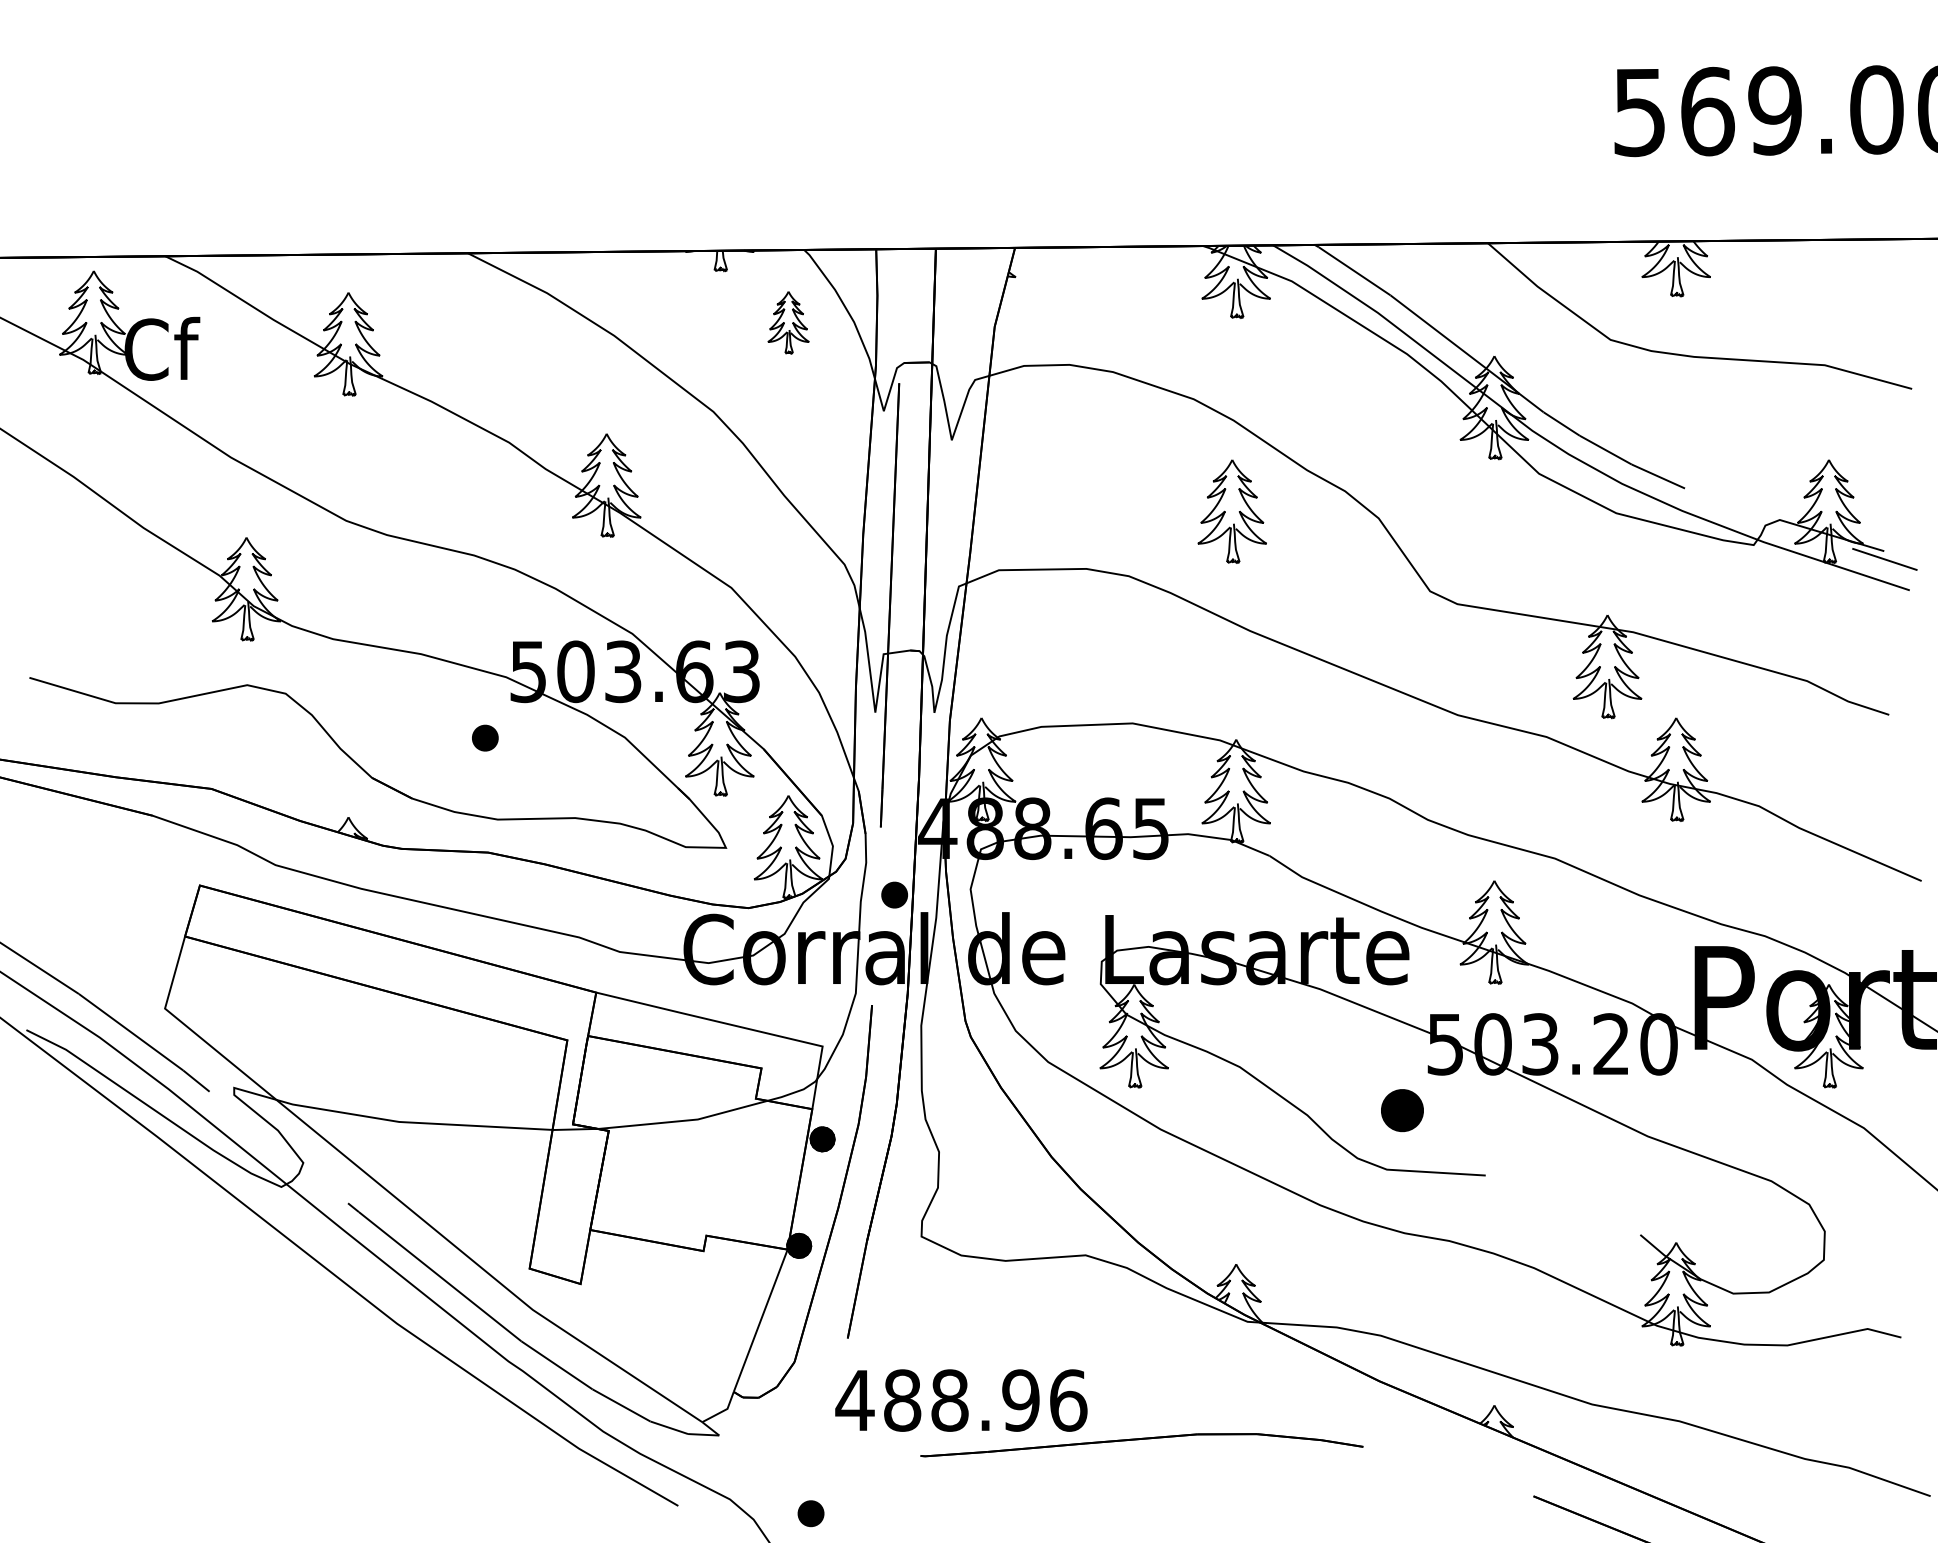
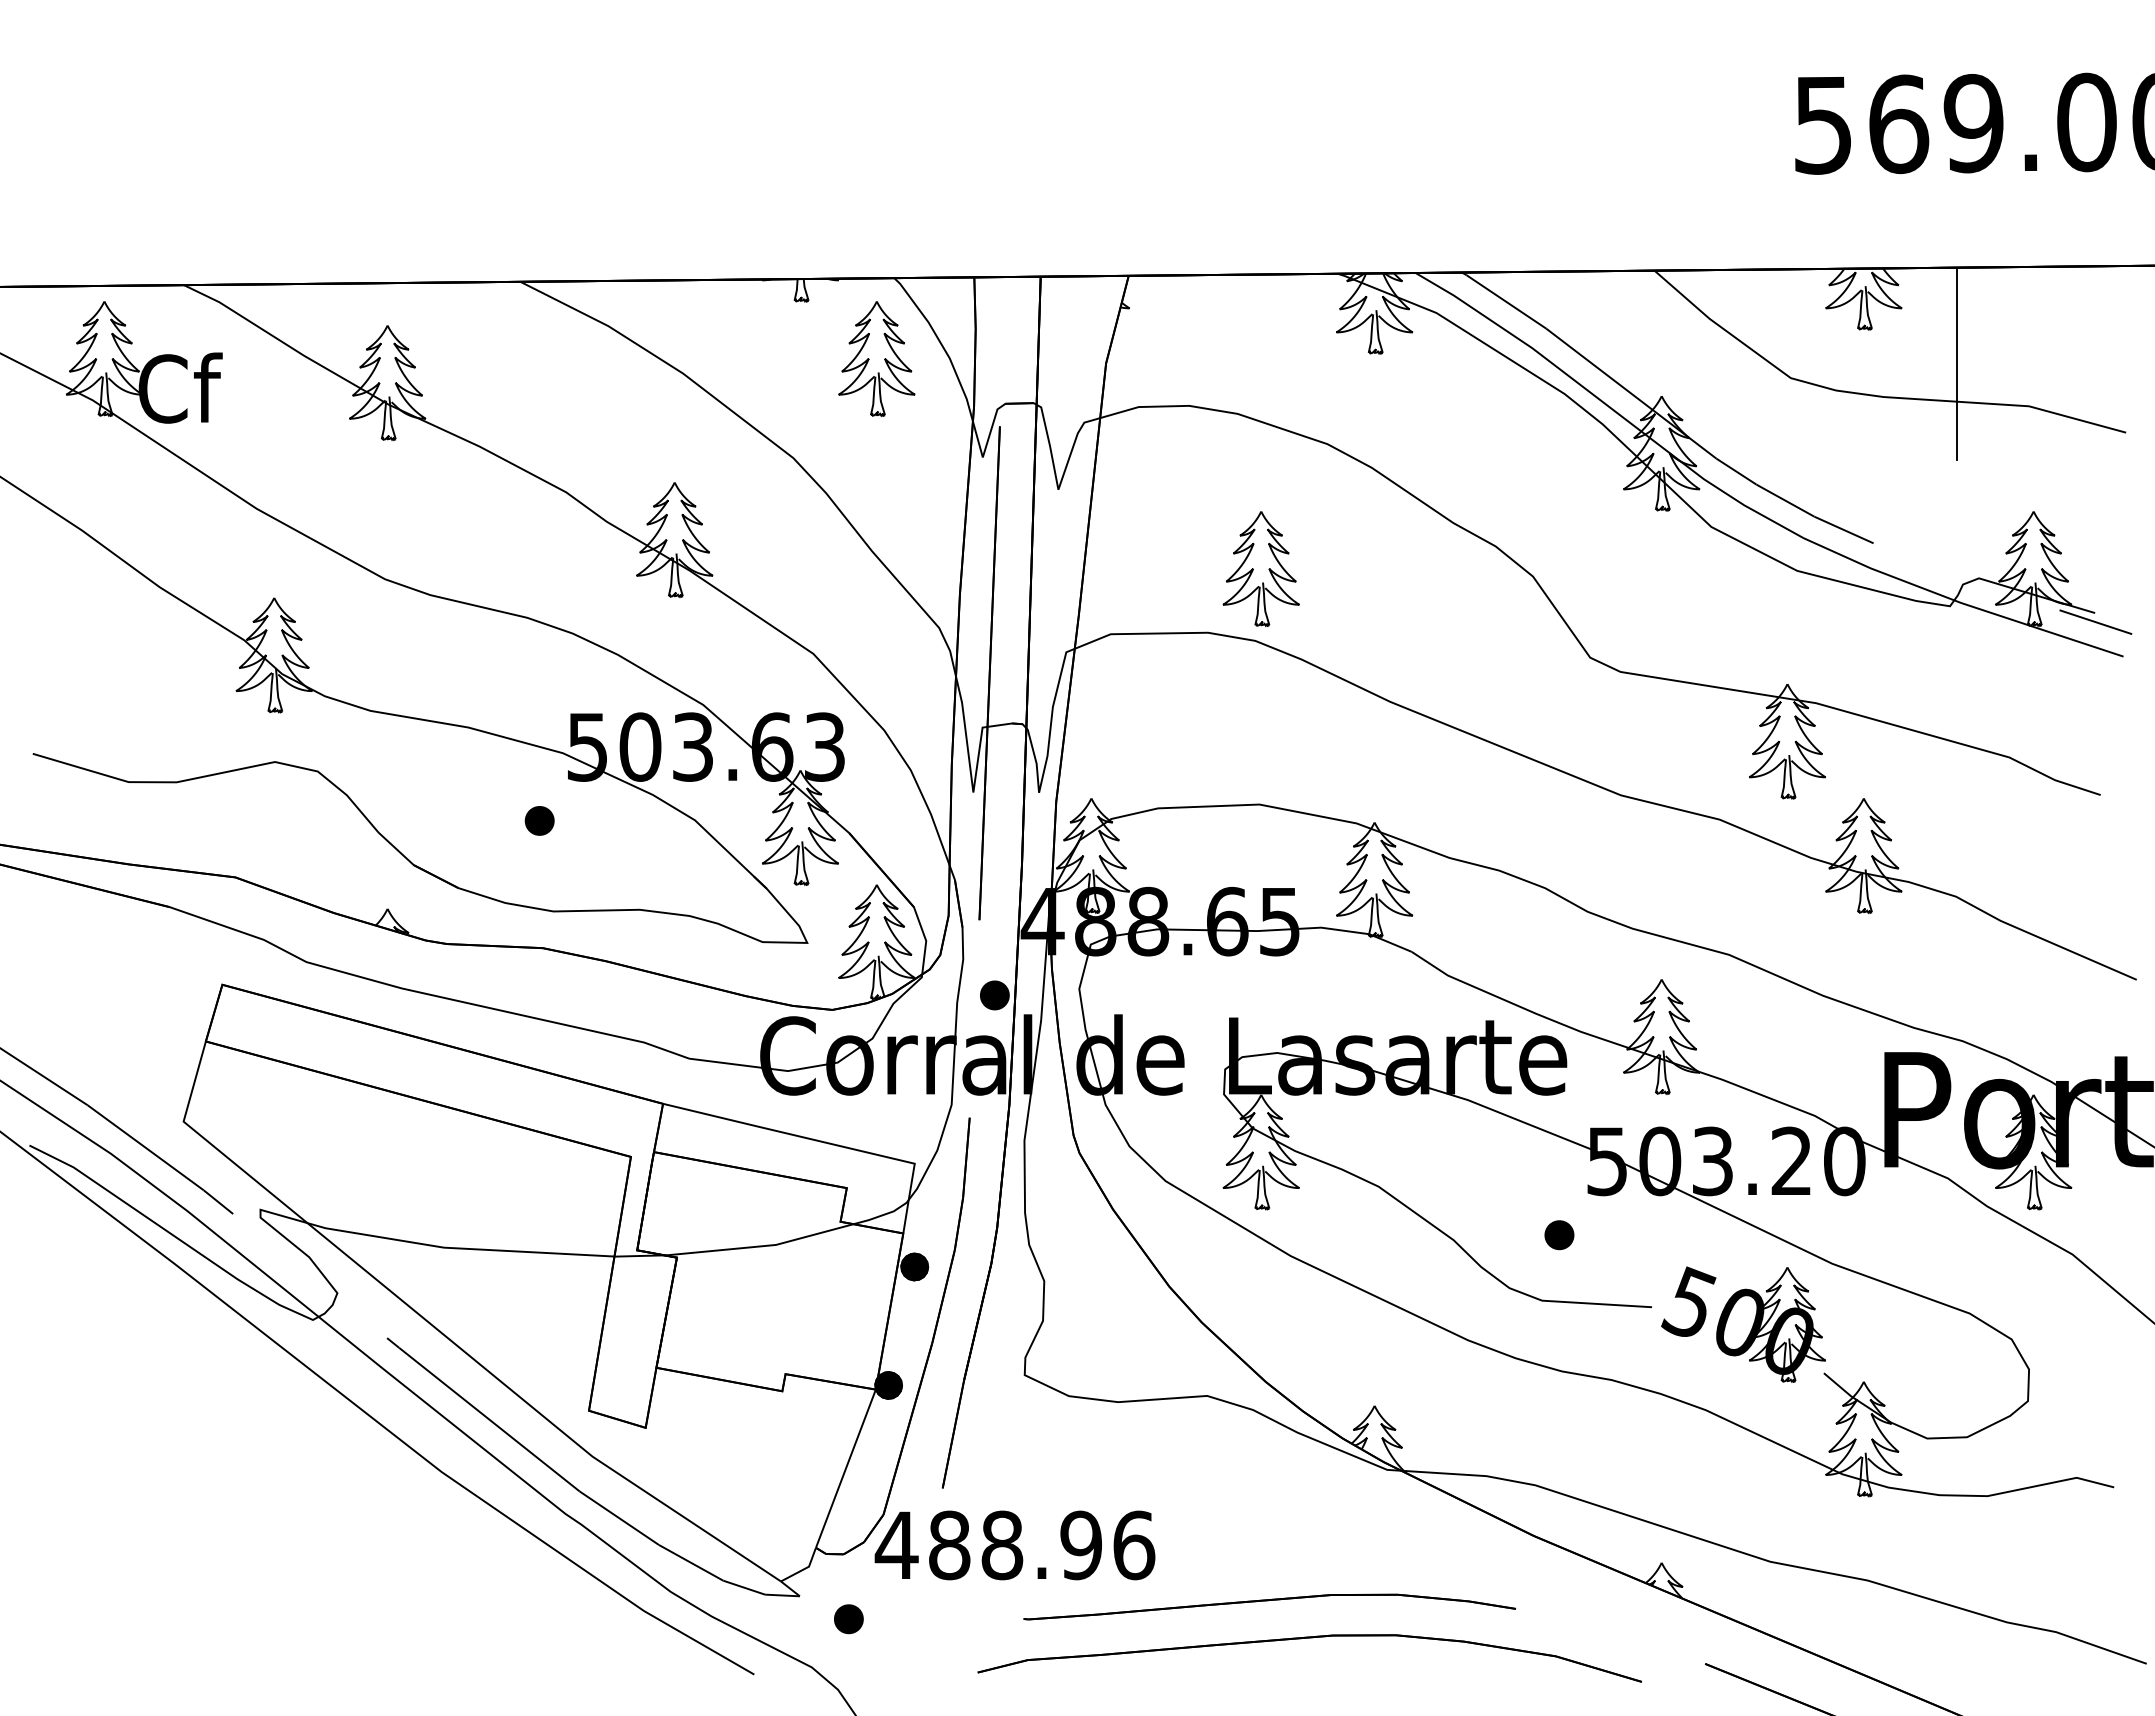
part: (788, 322) -> (876, 358), size x1.67
line: (1759, 326) -> (1956, 363), added
part: (1231, 512) -> (1260, 569), moved
part: (1402, 1111) -> (1559, 1235), size x0.62
part: (1568, 1191) -> (1743, 1324), added
text: (960, 1400) -> (1014, 1545), moved
part: (1177, 1473) -> (1309, 1638), added
part: (810, 1513) -> (848, 1619), moved

